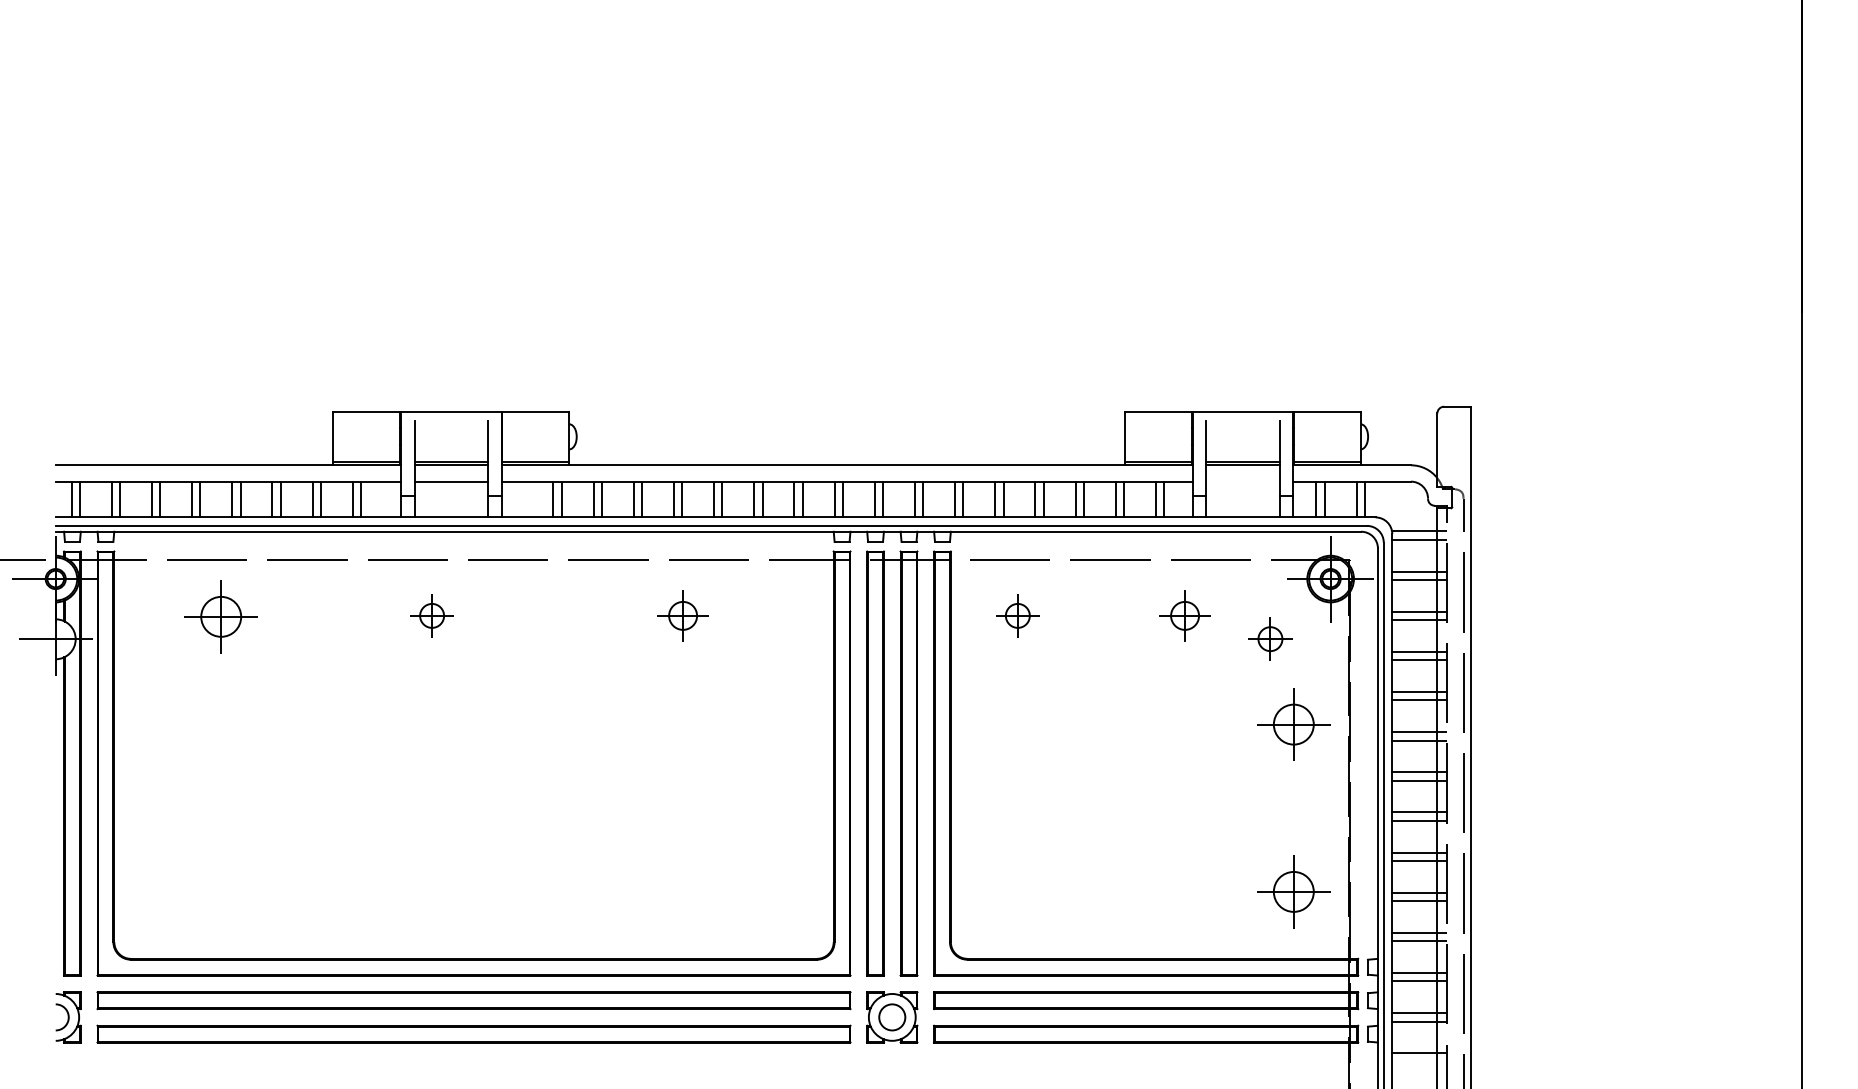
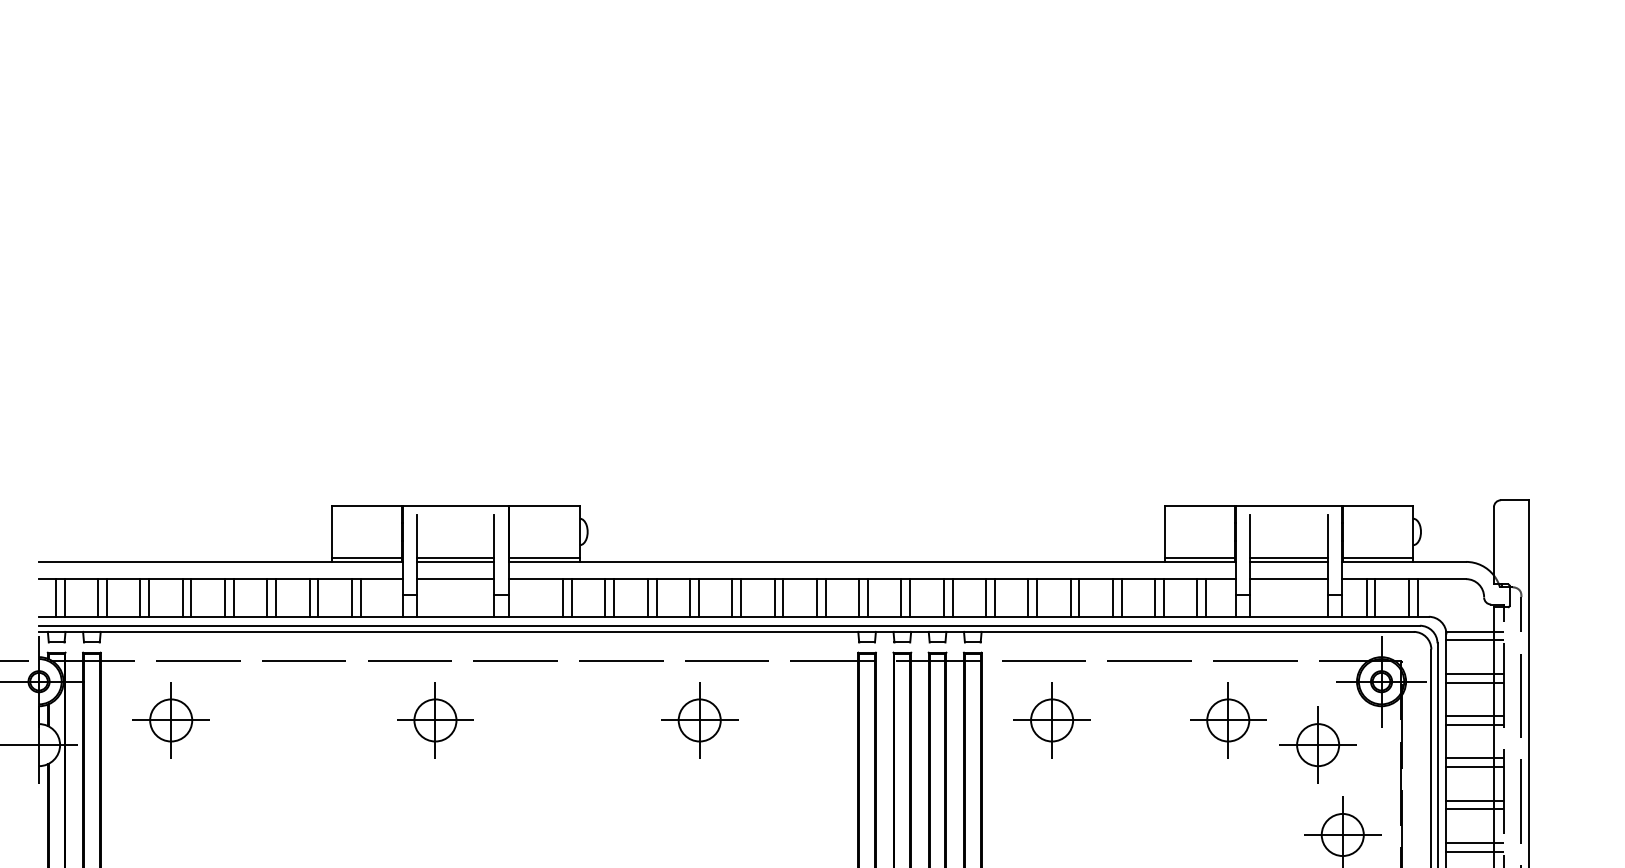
line: (1242, 481) -> (1288, 578), added
part: (431, 615) -> (434, 720), size x1.67
part: (682, 615) -> (699, 720), size x1.43
part: (1017, 615) -> (1051, 720), size x1.67
part: (1184, 615) -> (1227, 720), size x1.43
part: (220, 616) -> (170, 720), moved
part: (1270, 638) -> (1318, 744), size x1.67

